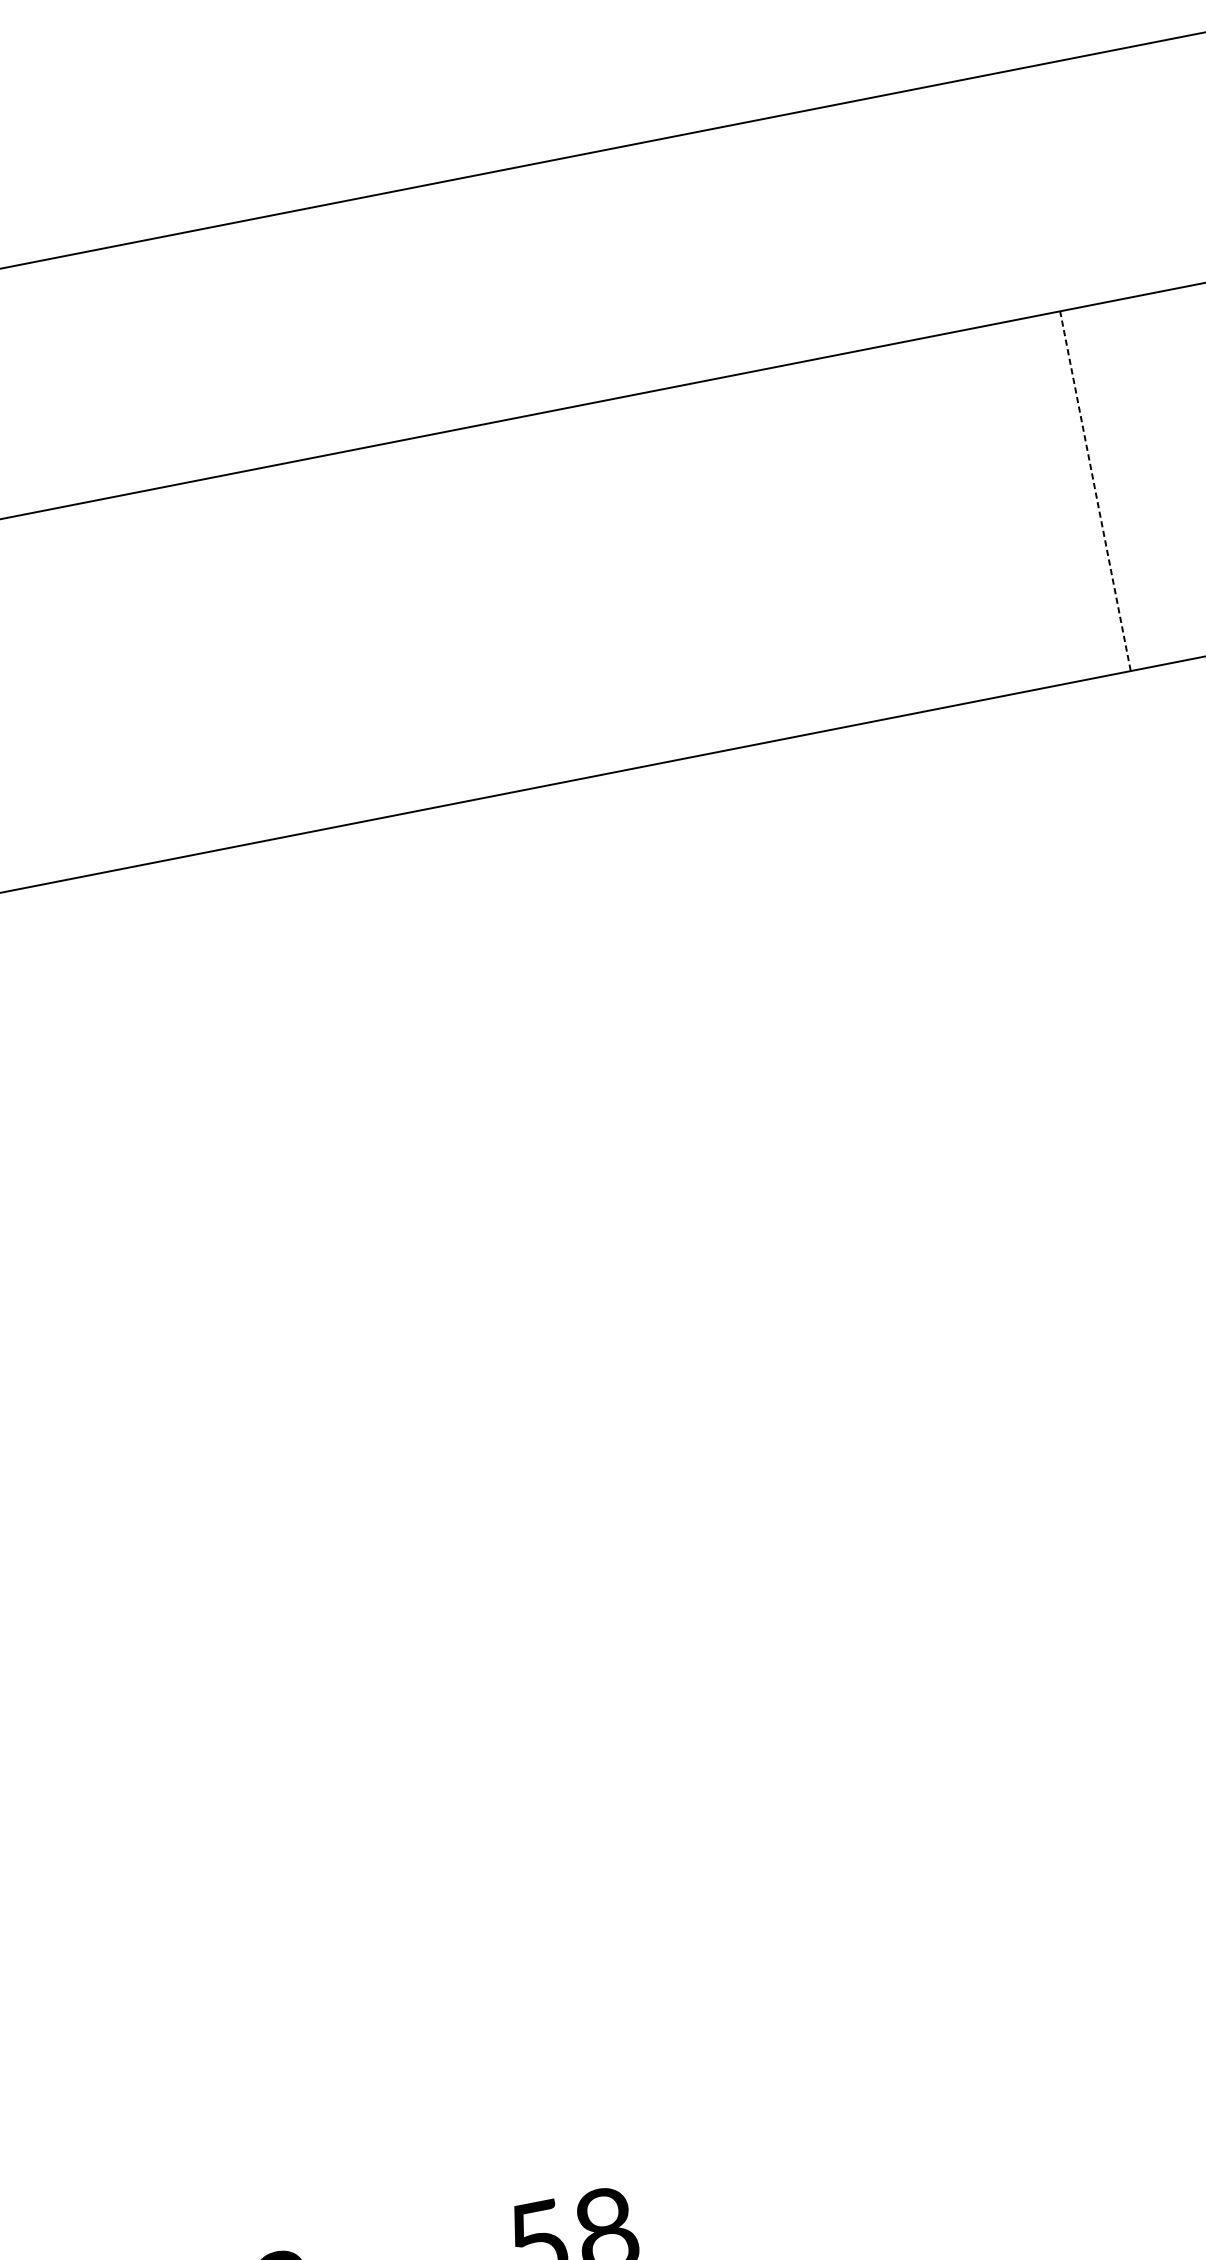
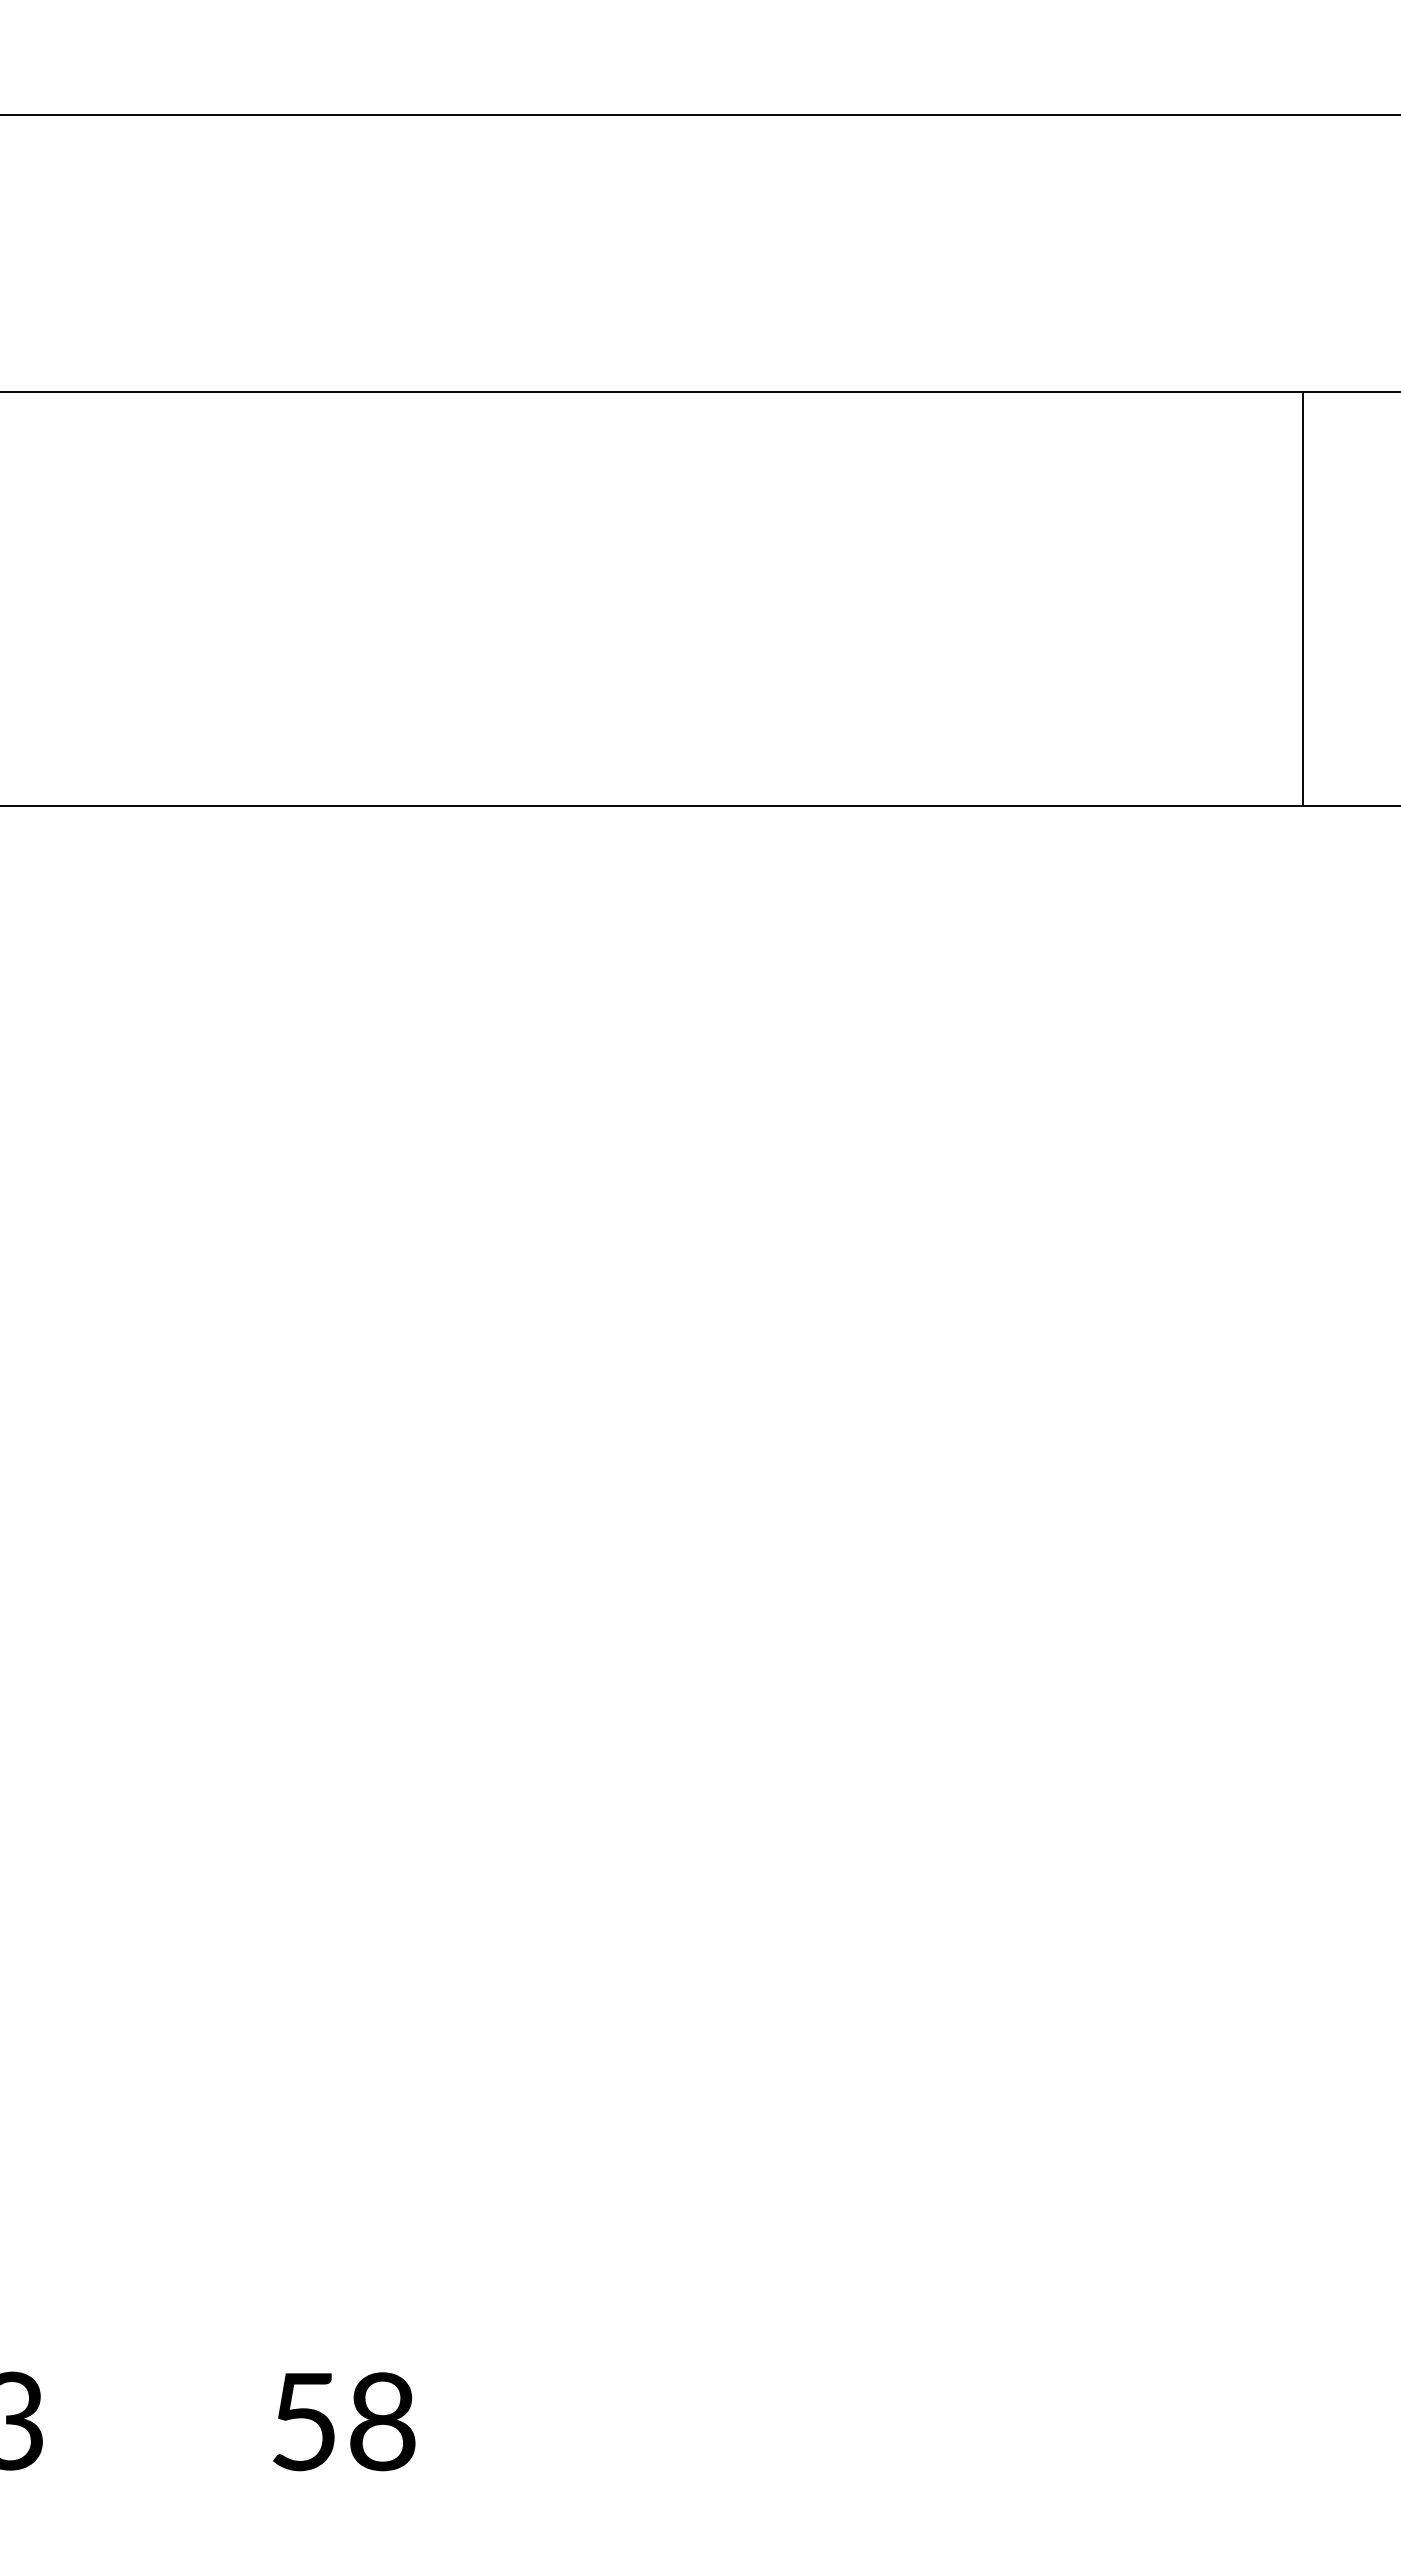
line: (1095, 491) -> (1302, 599), dashed -> solid

